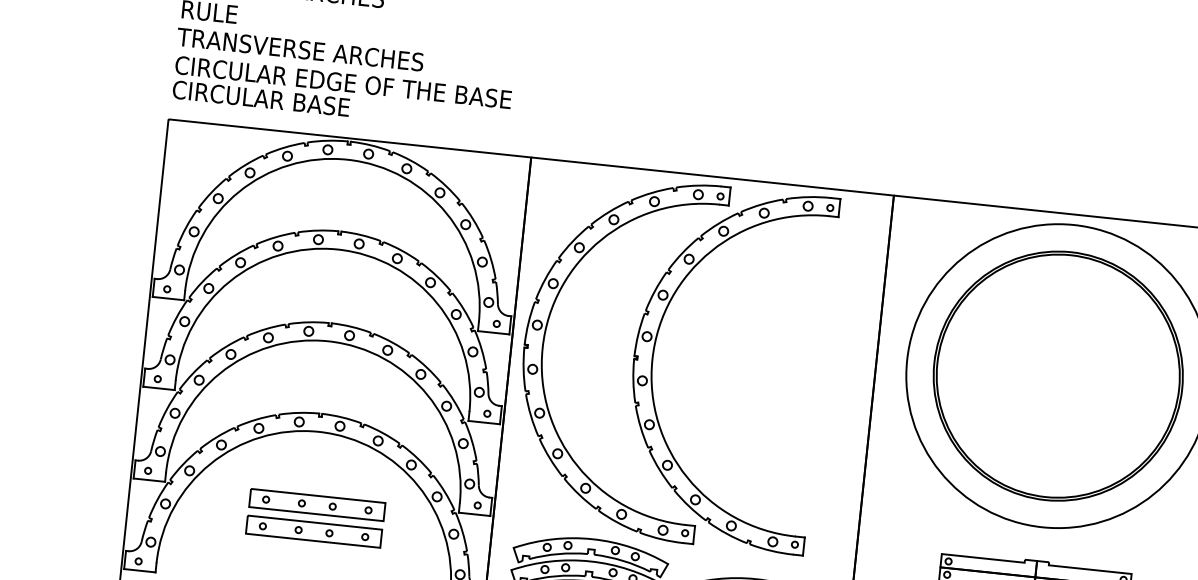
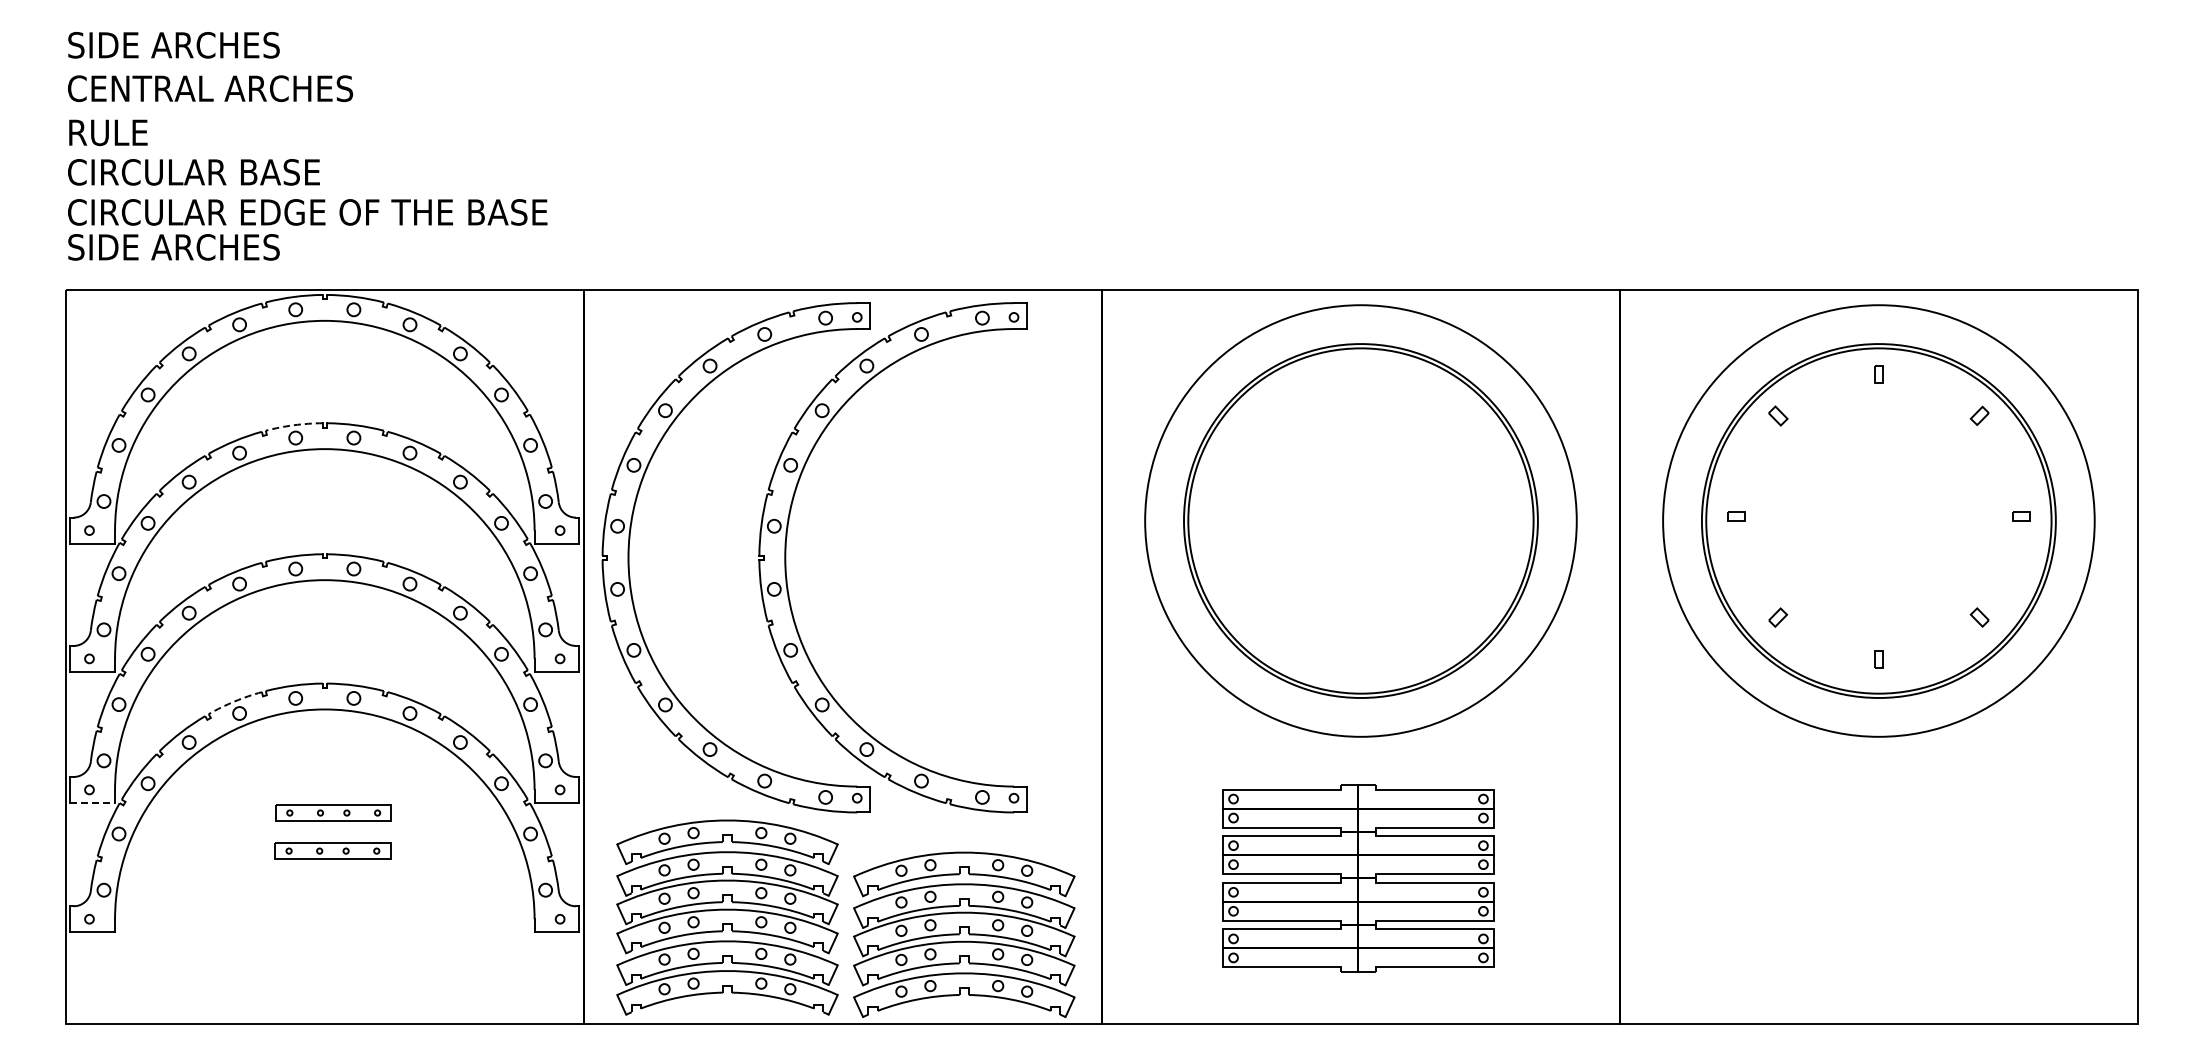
text: (300, 49) -> (241, 172), TRANSVERSE ARCHES -> CIRCULAR BASE
text: (260, 98) -> (193, 247), CIRCULAR BASE -> SIDE ARCHES
arc: (318, 230) -> (294, 425), solid -> dashed
arc: (256, 419) -> (234, 701), solid -> dashed
line: (150, 479) -> (93, 802), solid -> dashed
part: (317, 504) -> (333, 812), size x0.6
part: (313, 531) -> (332, 850), size x0.6

